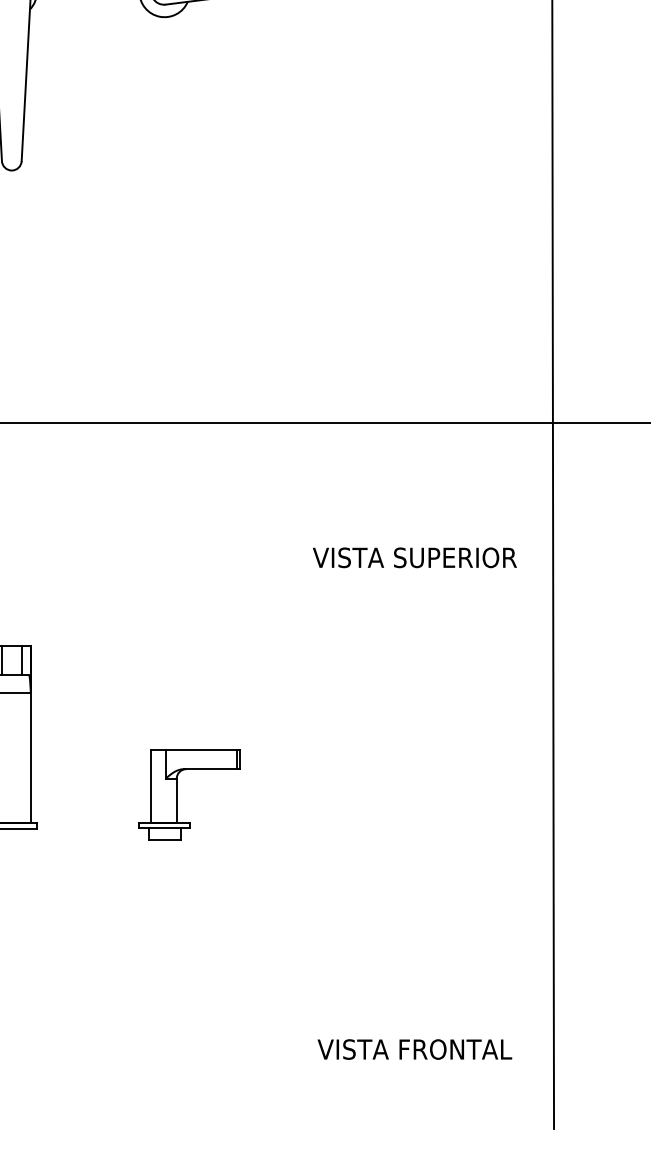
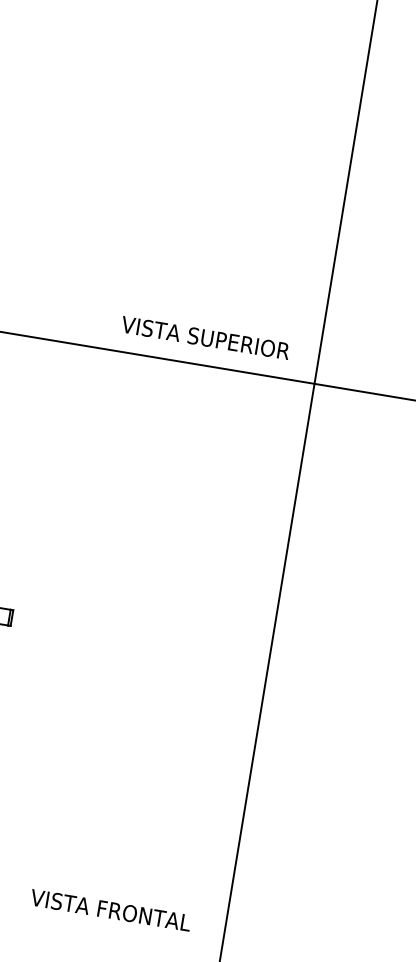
text: (414, 557) -> (205, 337), moved
text: (414, 1049) -> (110, 910), moved

